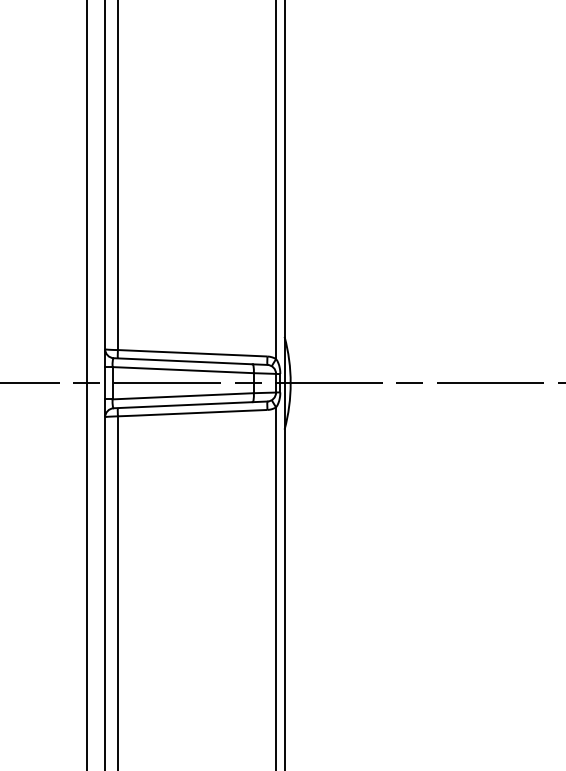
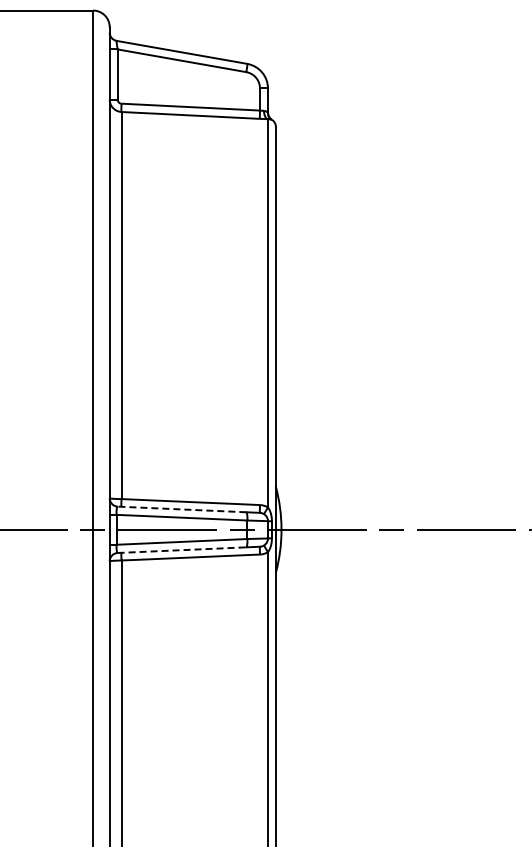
line: (182, 361) -> (181, 509), solid -> dashed
line: (183, 405) -> (182, 550), solid -> dashed

